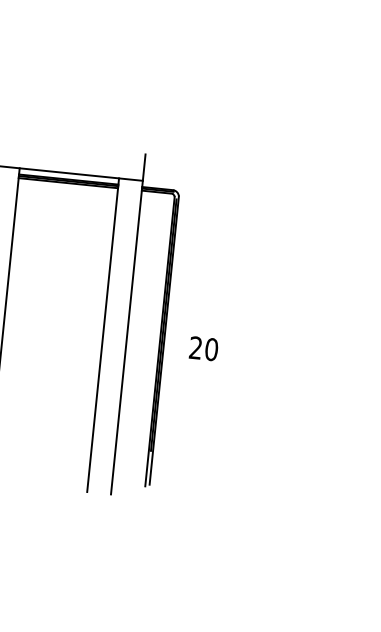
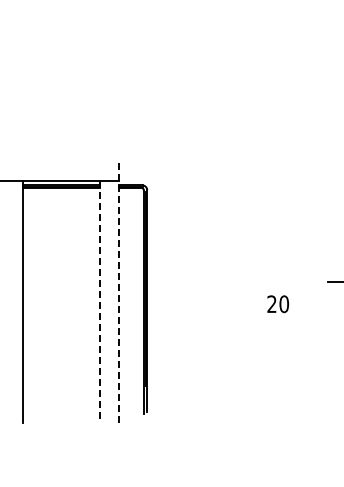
line: (128, 323) -> (118, 290), solid -> dashed
line: (103, 336) -> (100, 302), solid -> dashed
text: (202, 349) -> (277, 304), moved

